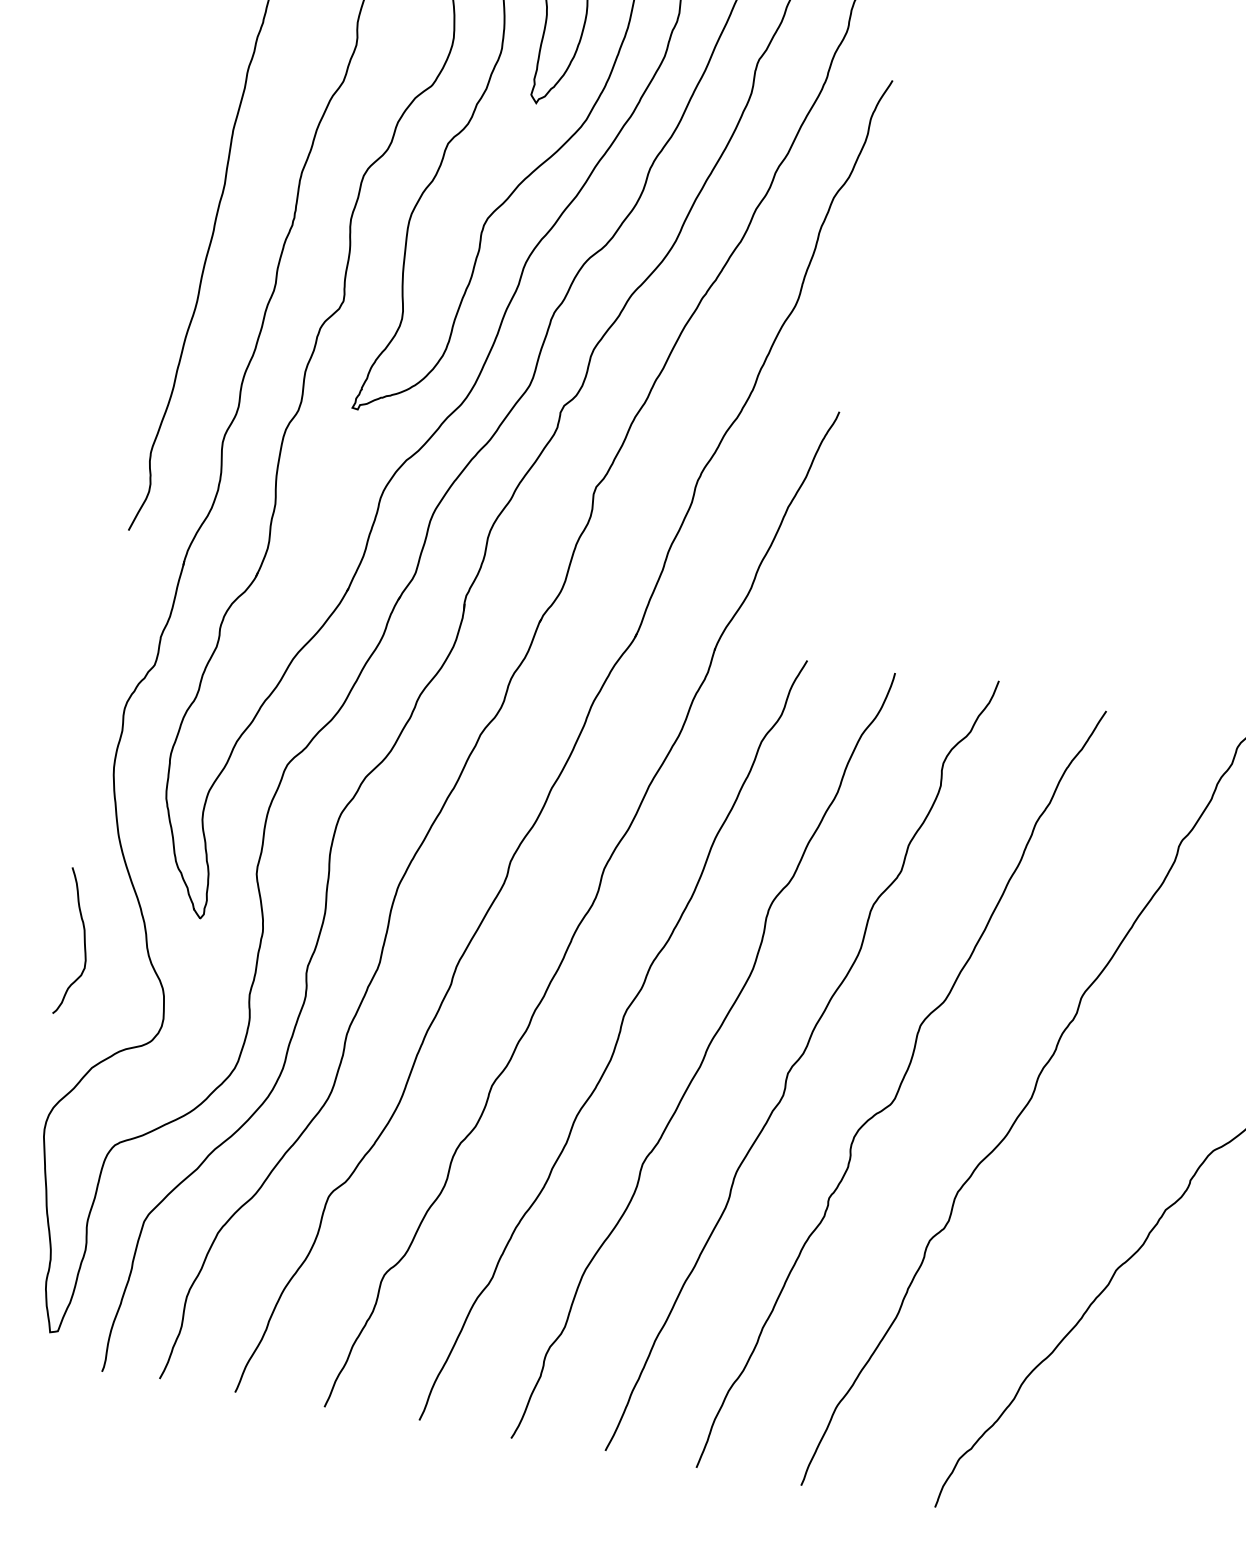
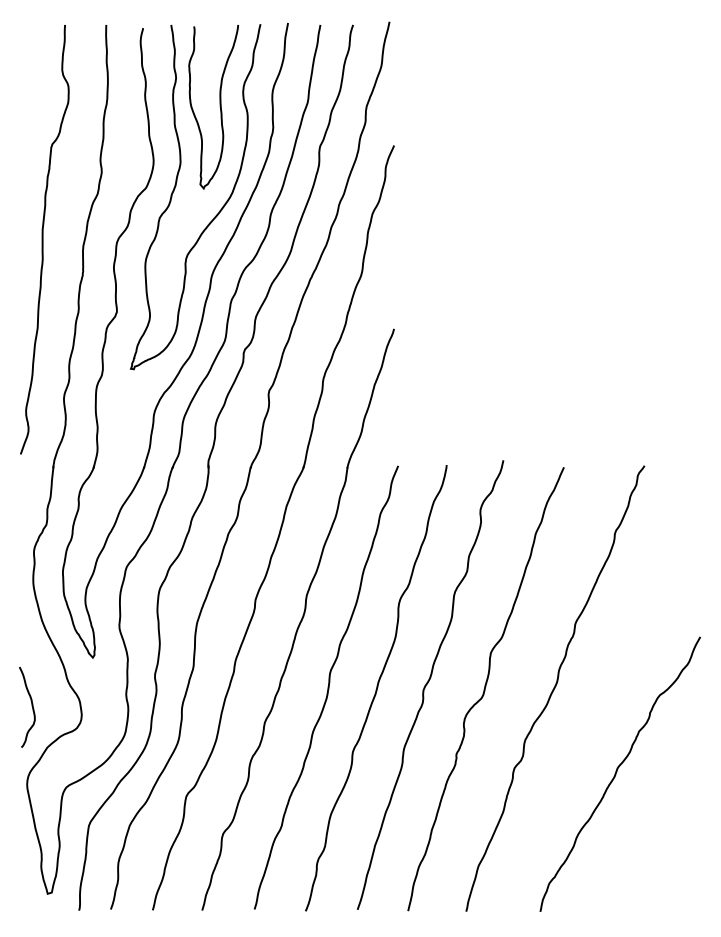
curve: (82, 942) -> (31, 706), moved

